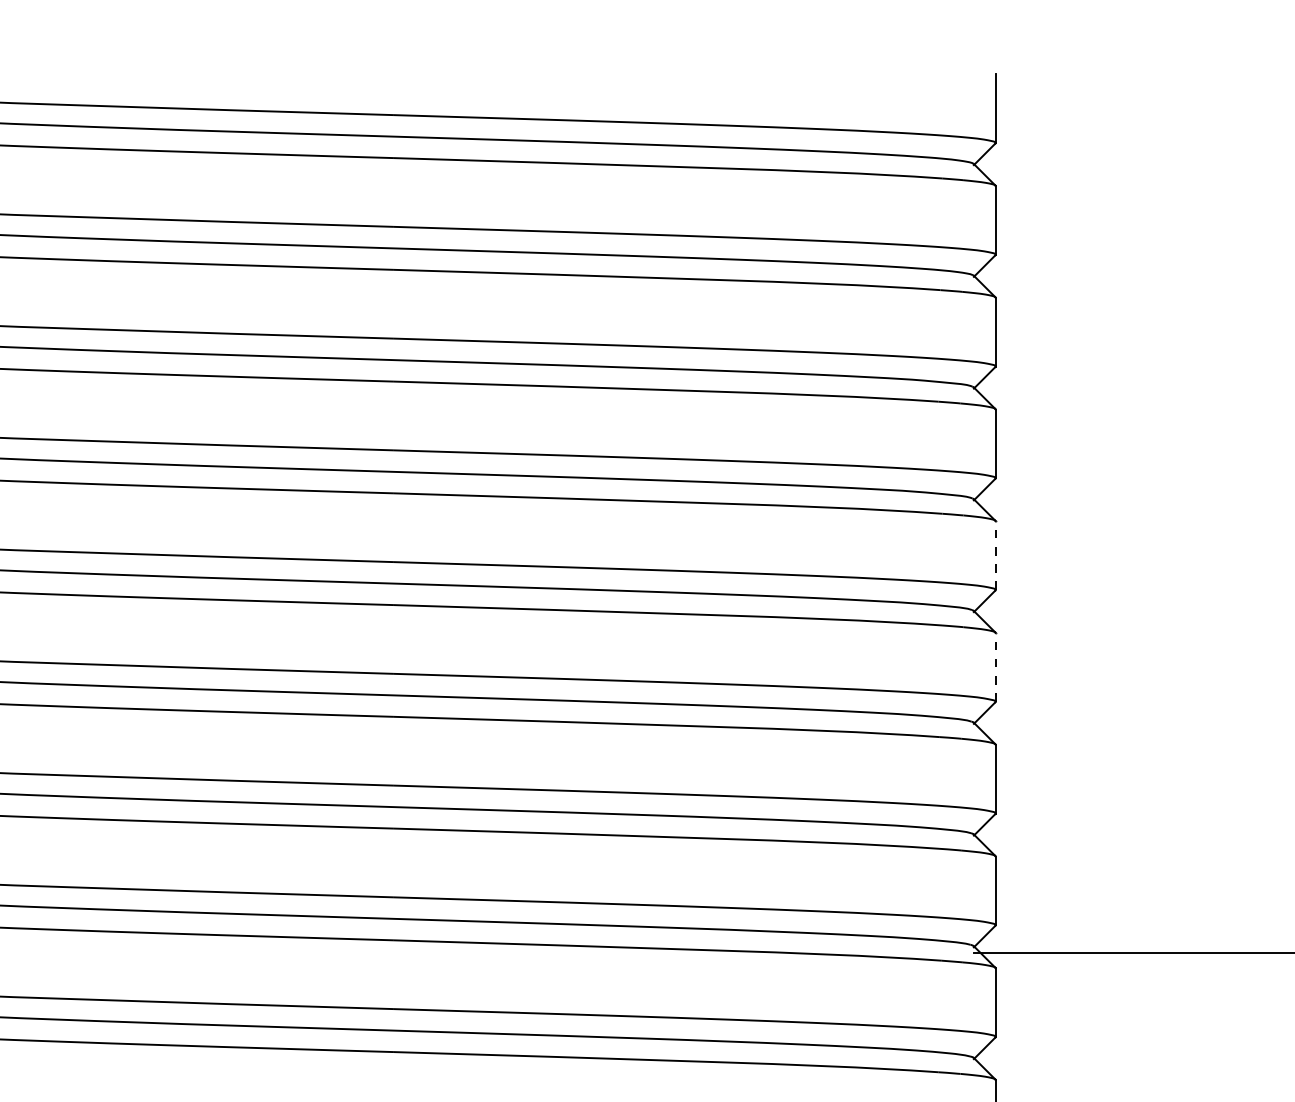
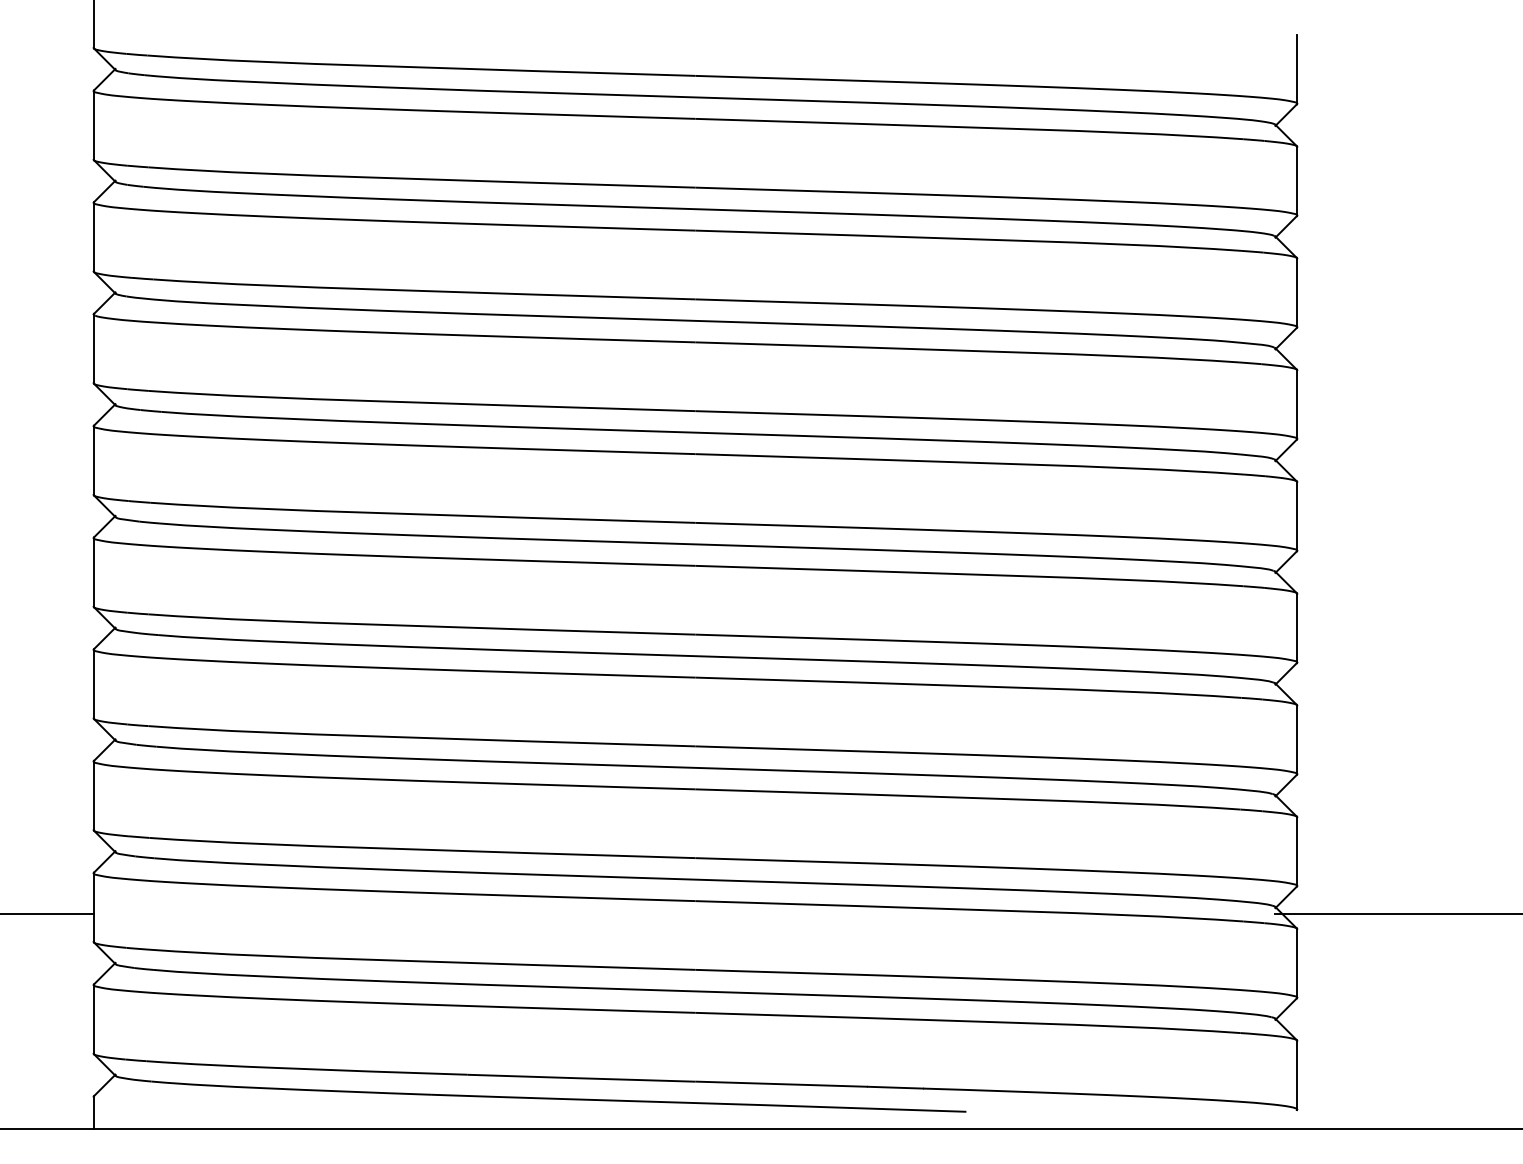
line: (995, 554) -> (1297, 515), dashed -> solid
line: (995, 666) -> (1297, 627), dashed -> solid

